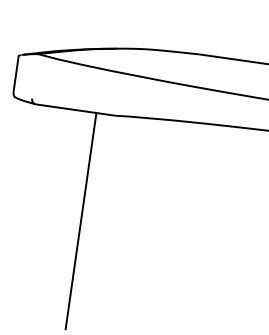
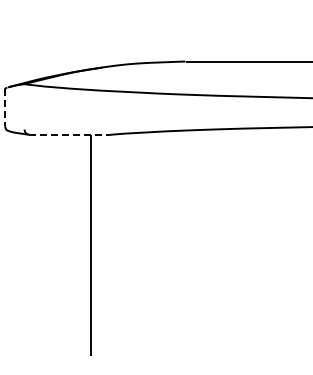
line: (16, 75) -> (5, 108), solid -> dashed
line: (76, 109) -> (70, 134), solid -> dashed

